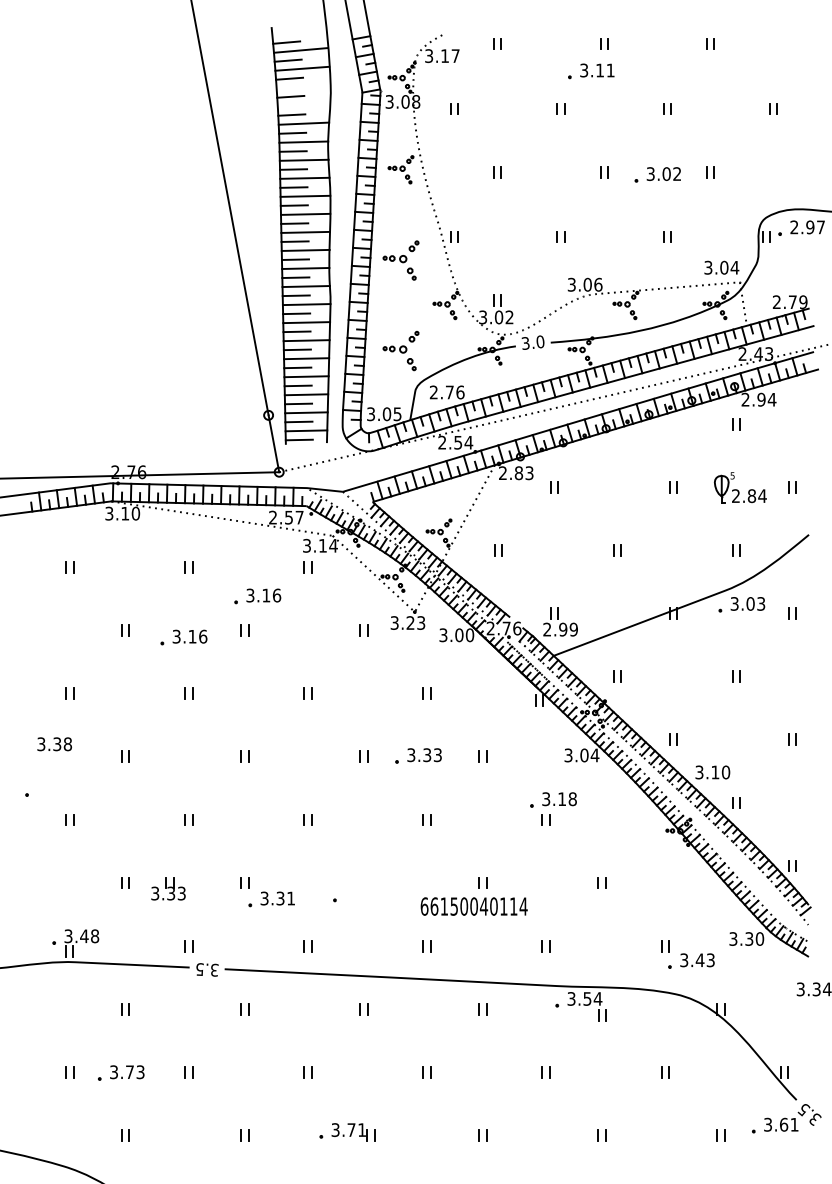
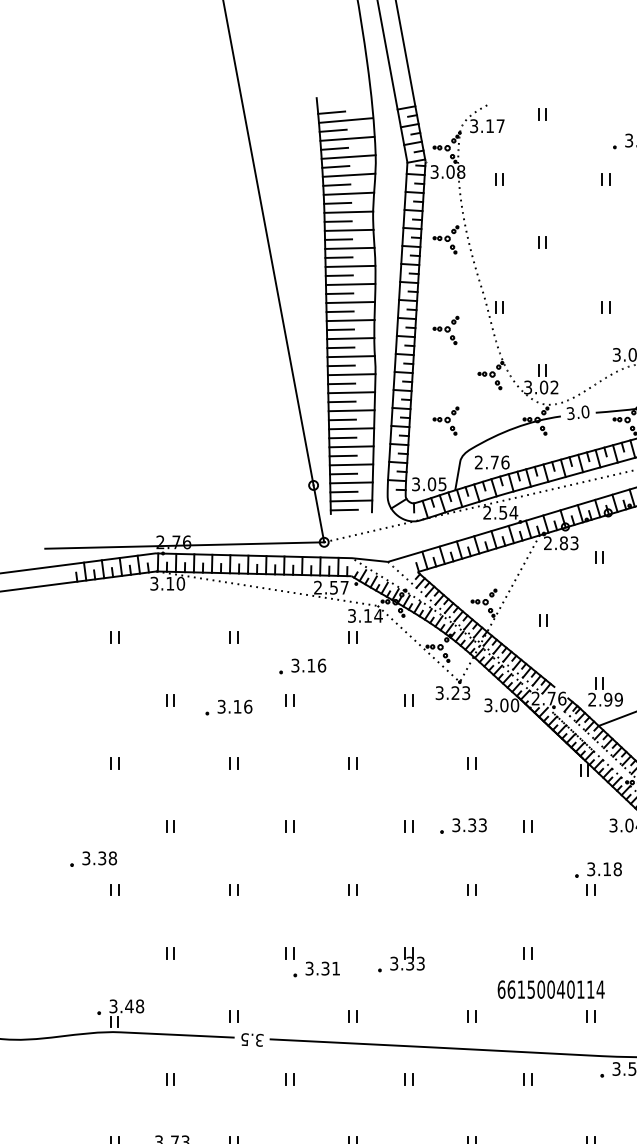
line: (303, 86) -> (348, 156), added
line: (303, 104) -> (348, 174), added
part: (400, 259) -> (445, 329), size x0.71
part: (400, 350) -> (445, 420), size x0.71
text: (54, 744) -> (99, 858), moved
part: (168, 888) -> (407, 958), moved
text: (473, 906) -> (550, 989), moved

